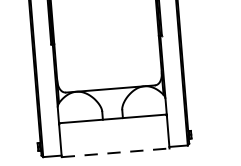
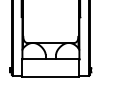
line: (116, 152) -> (51, 76), dashed -> solid

